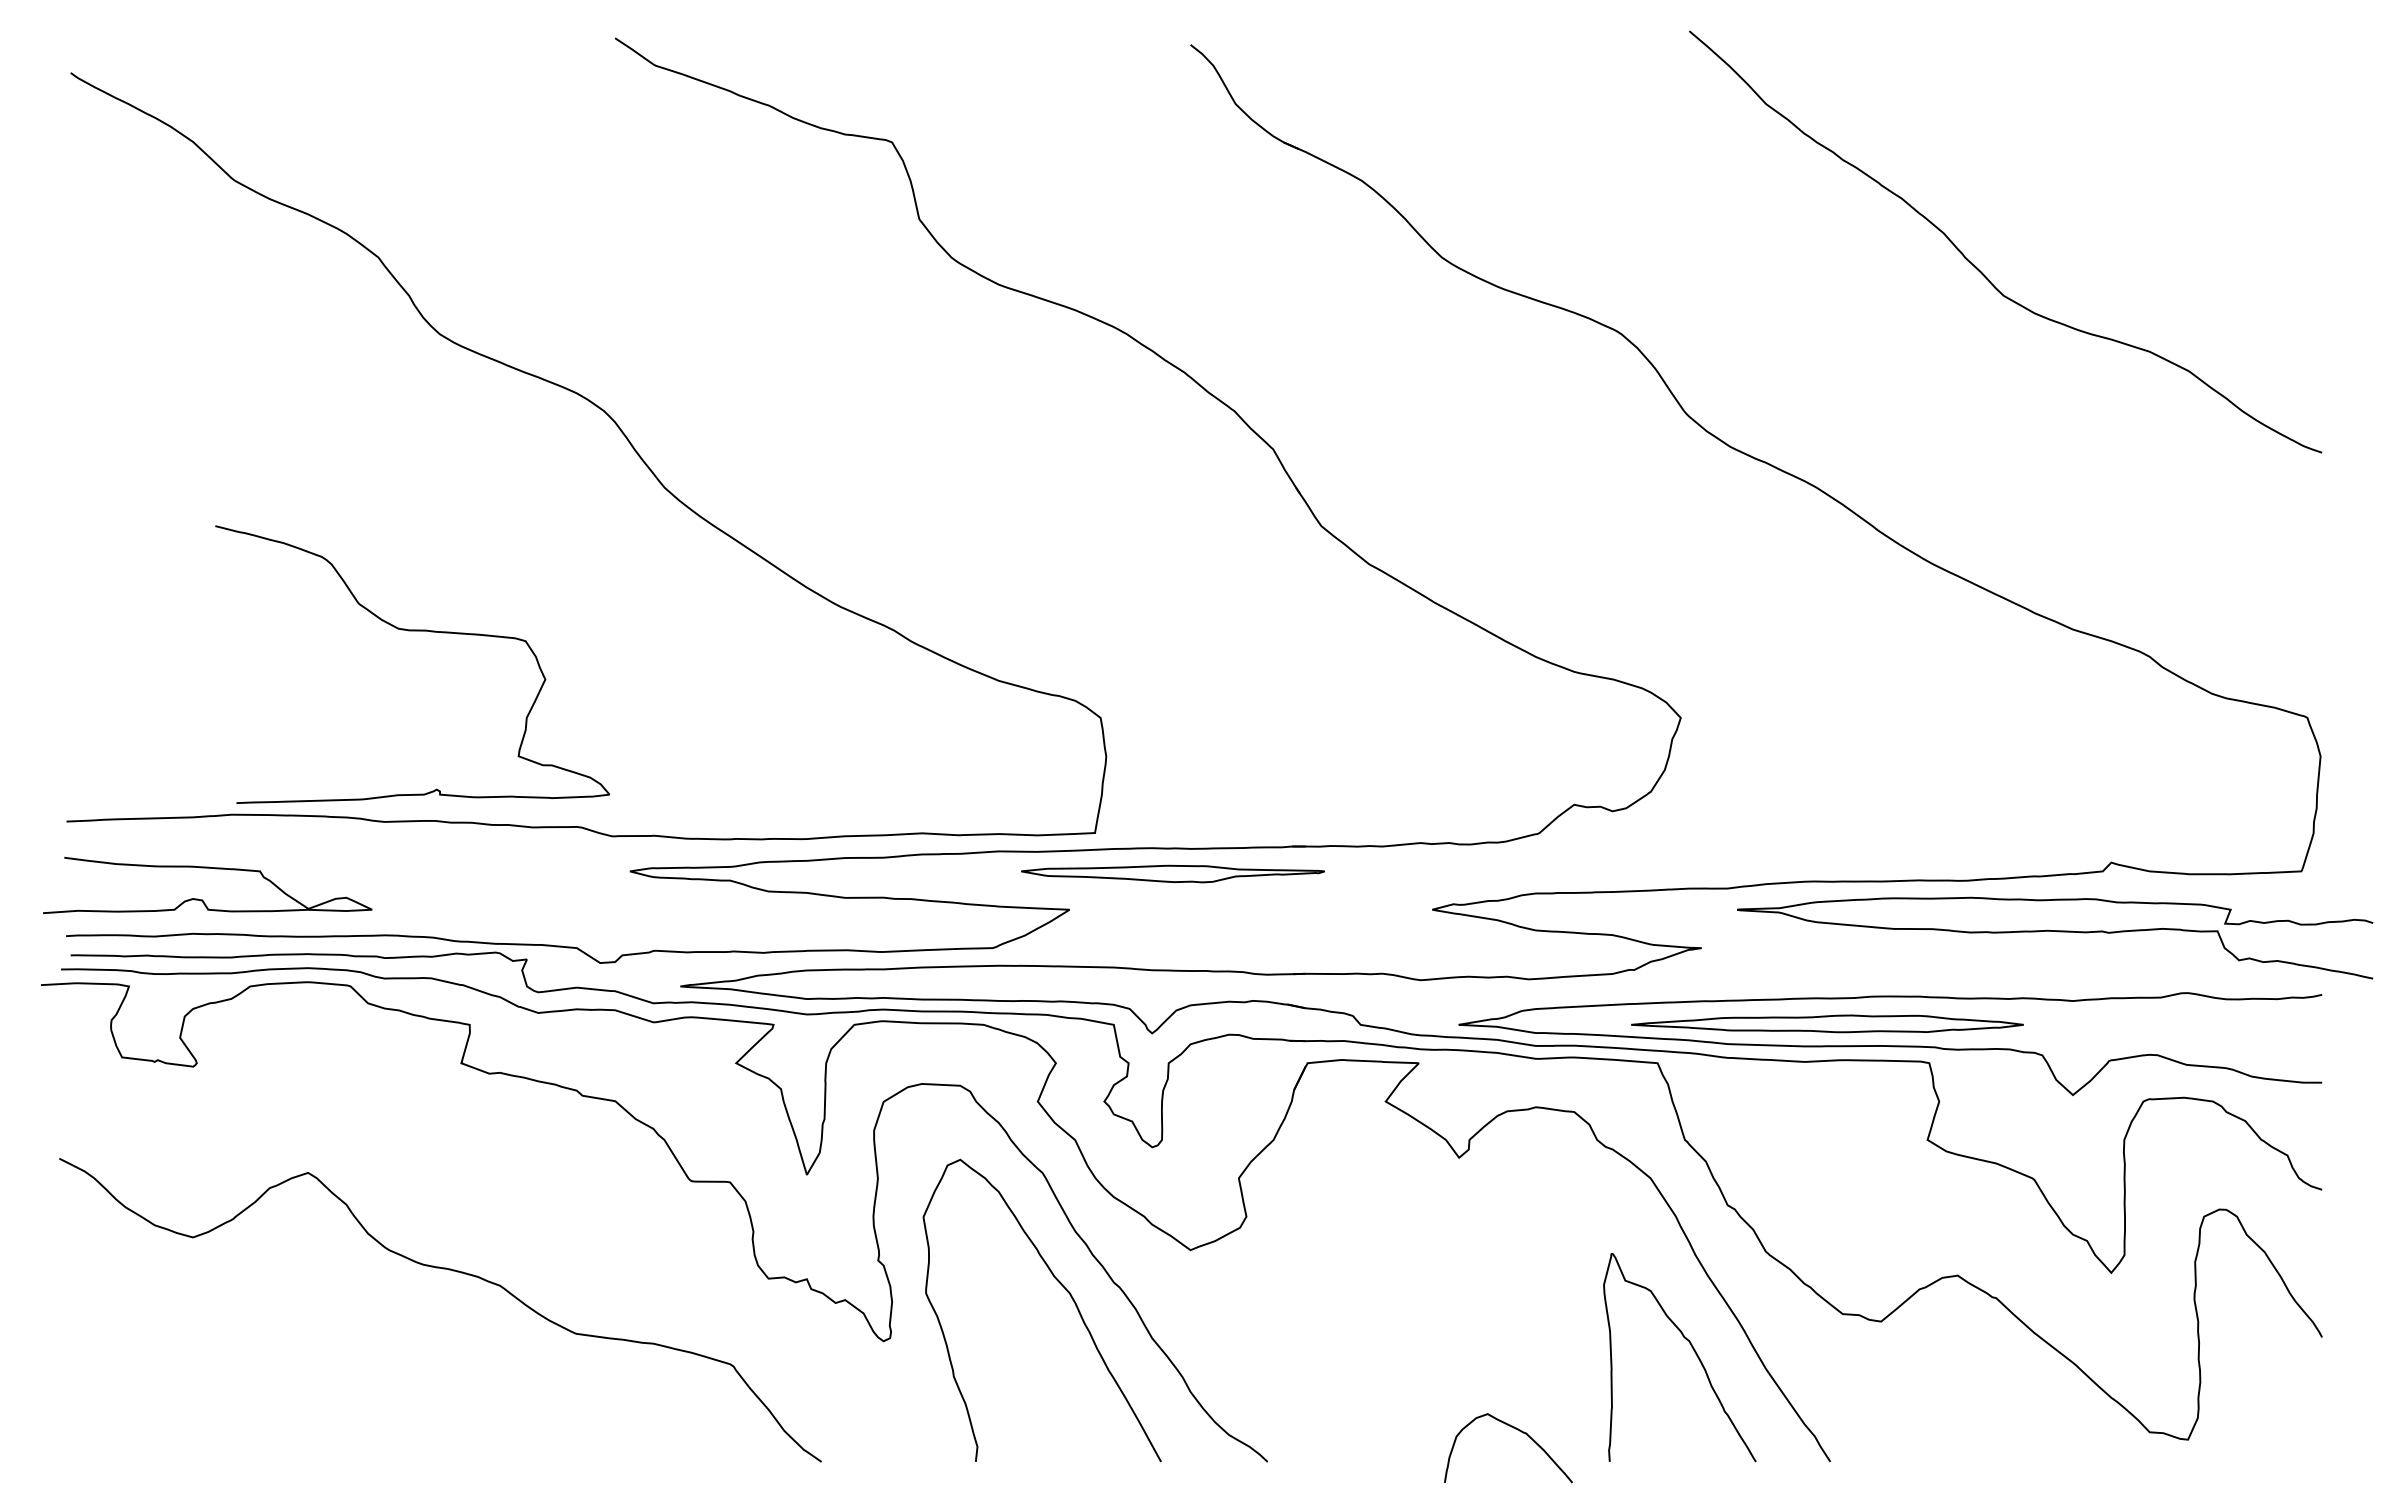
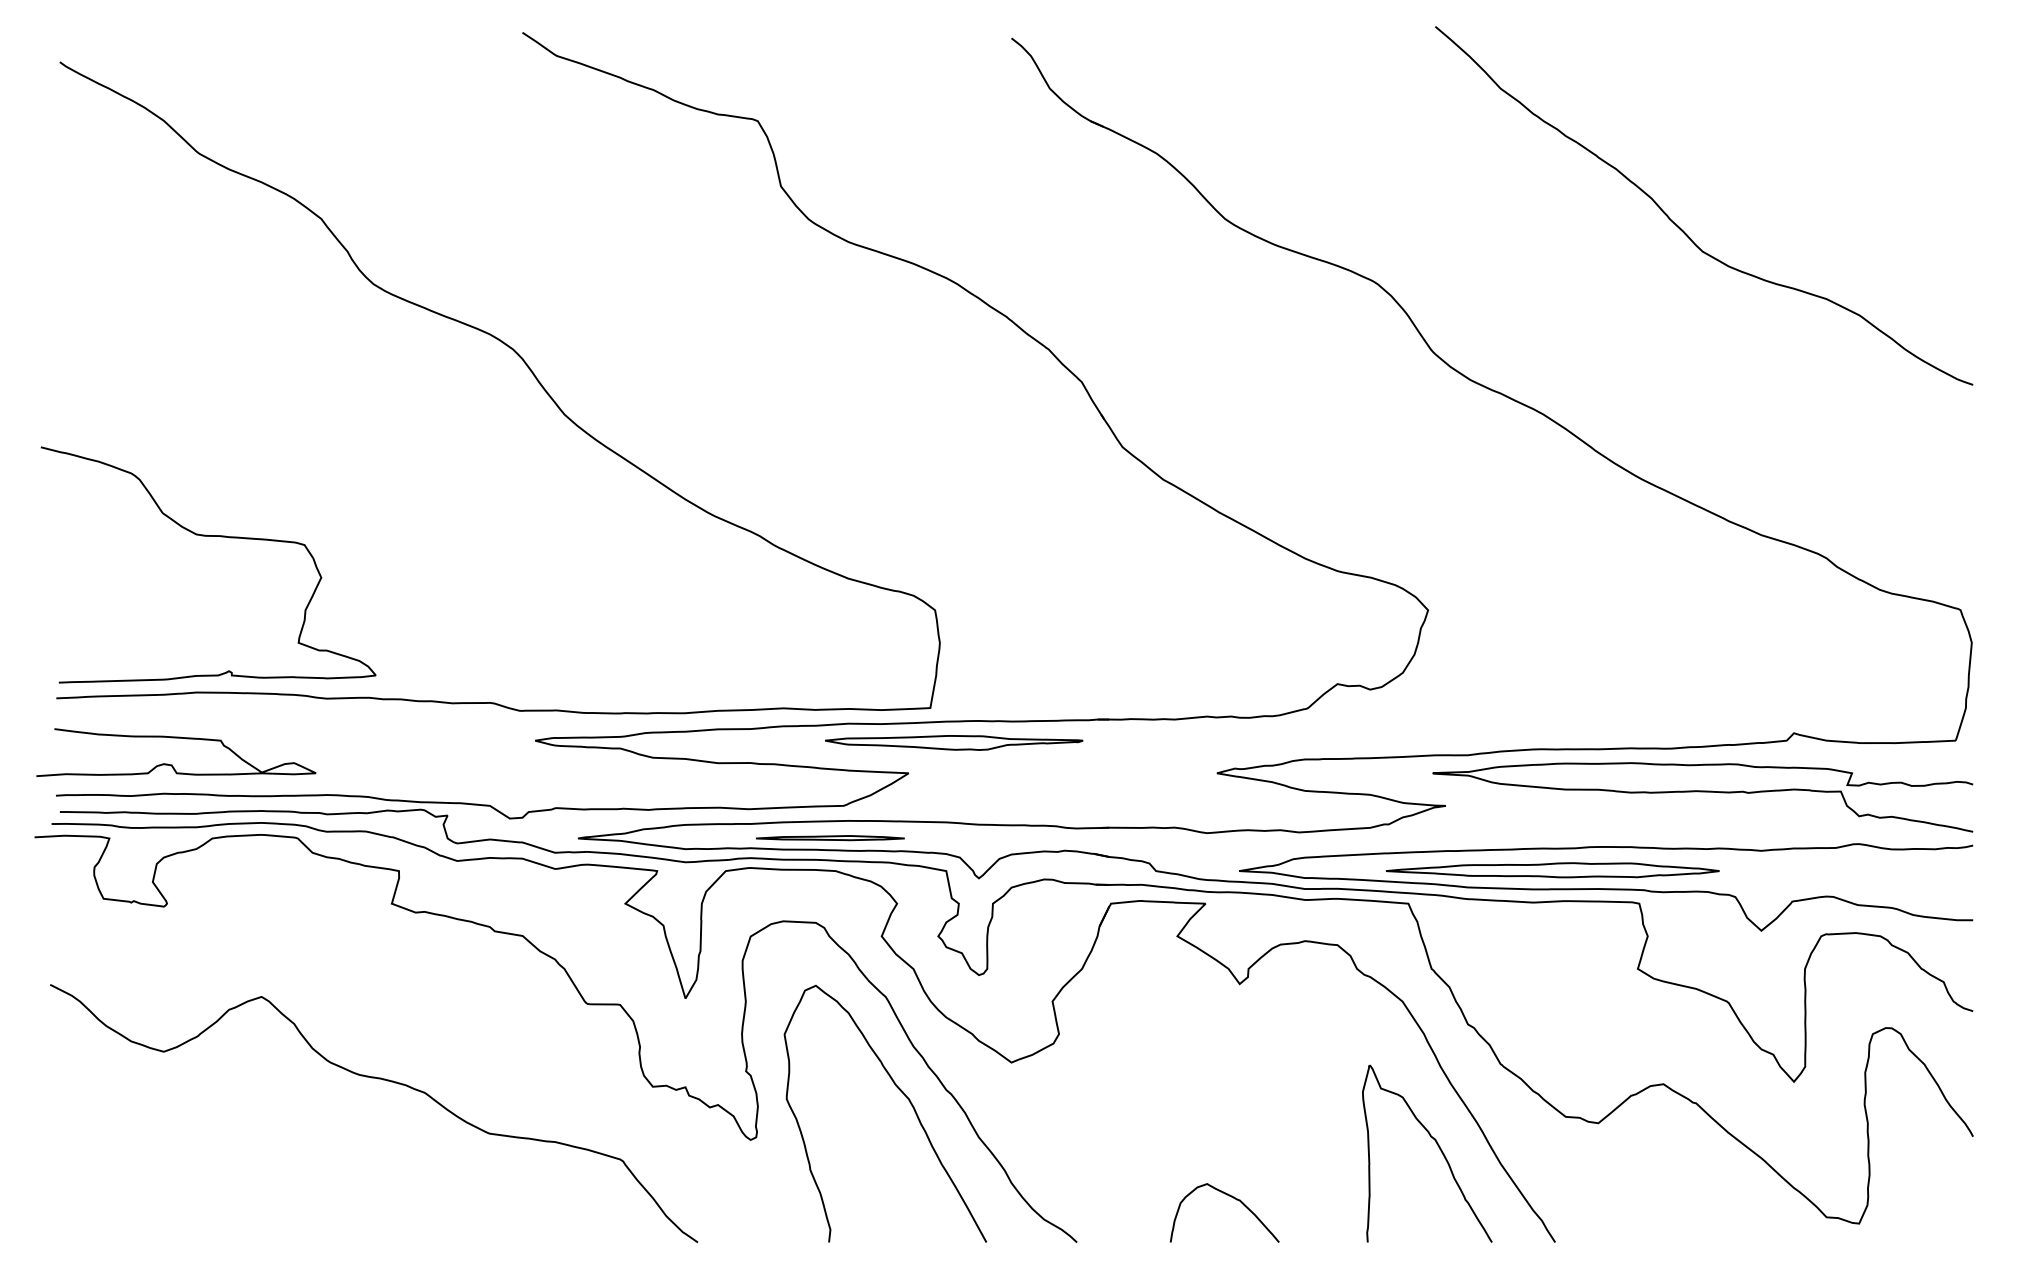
curve: (412, 631) -> (208, 536), moved
part: (1172, 873) -> (953, 742), moved
curve: (2057, 932) -> (1704, 792), moved
part: (976, 985) -> (829, 837), added
curve: (1517, 1430) -> (1232, 1197), moved

